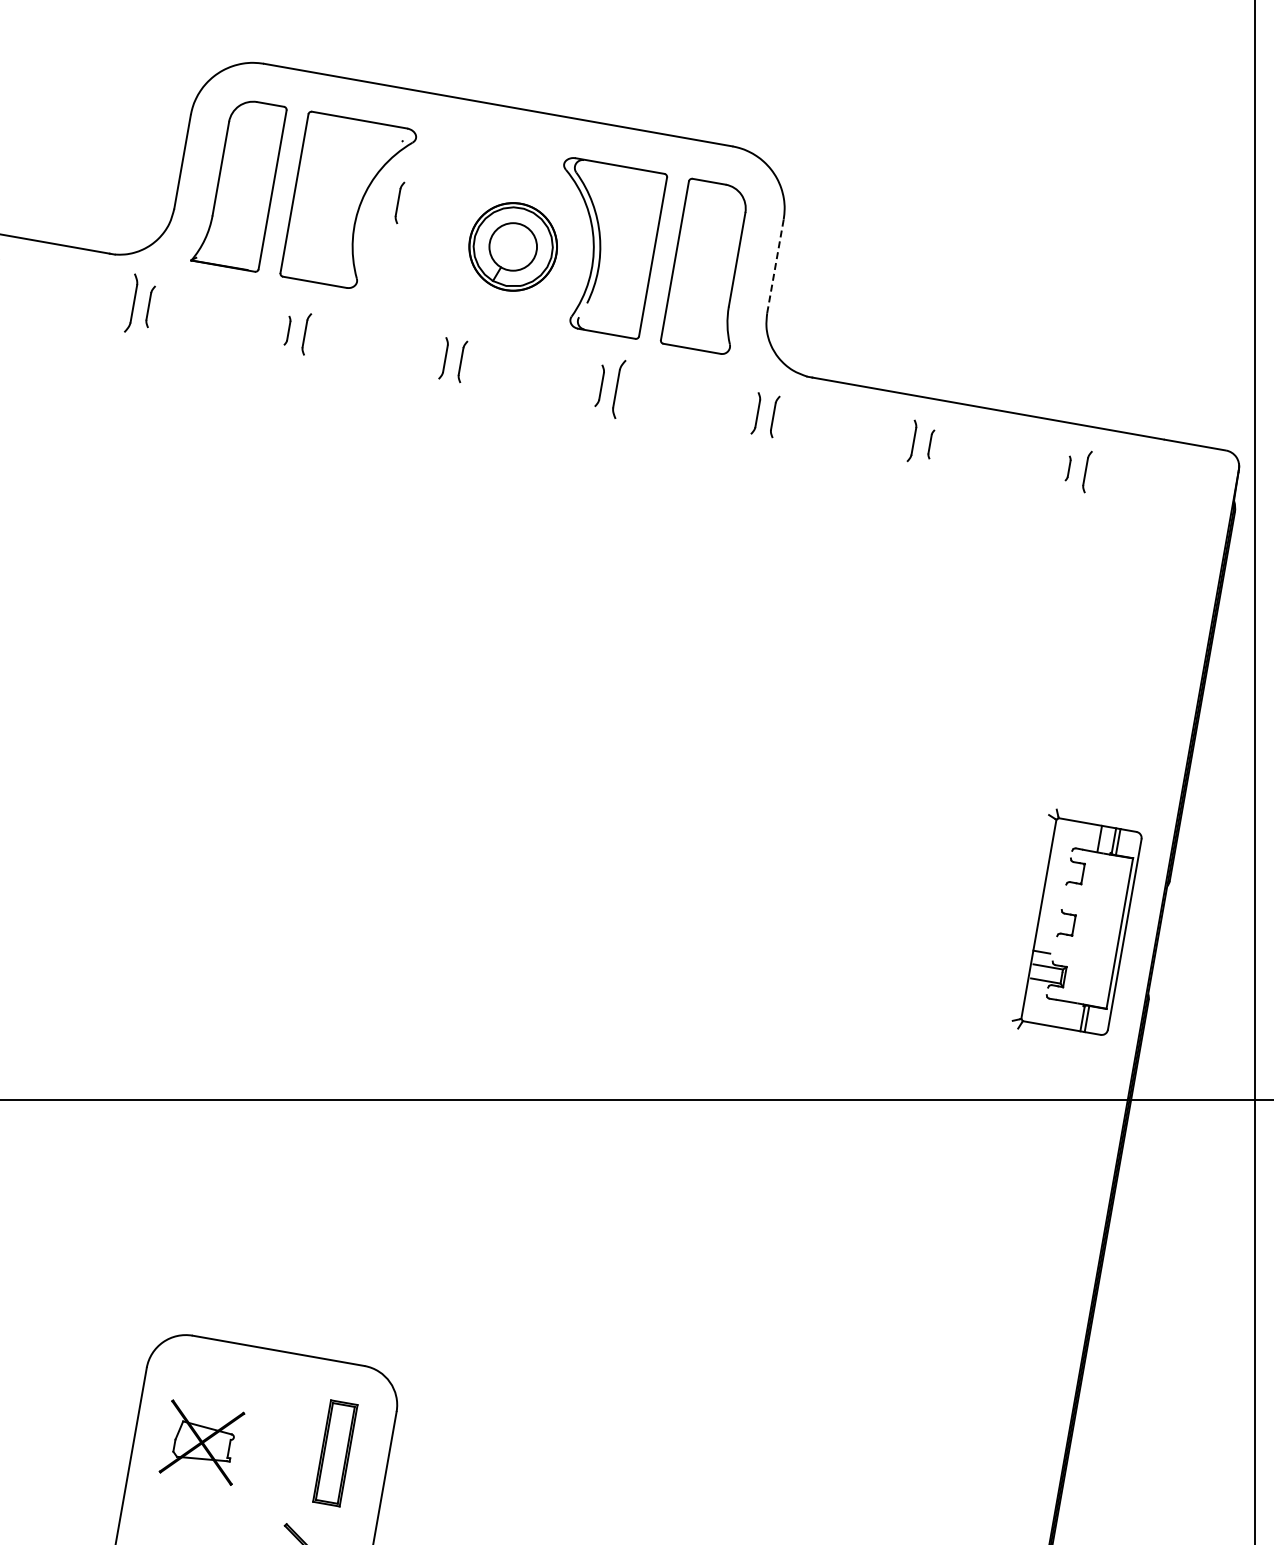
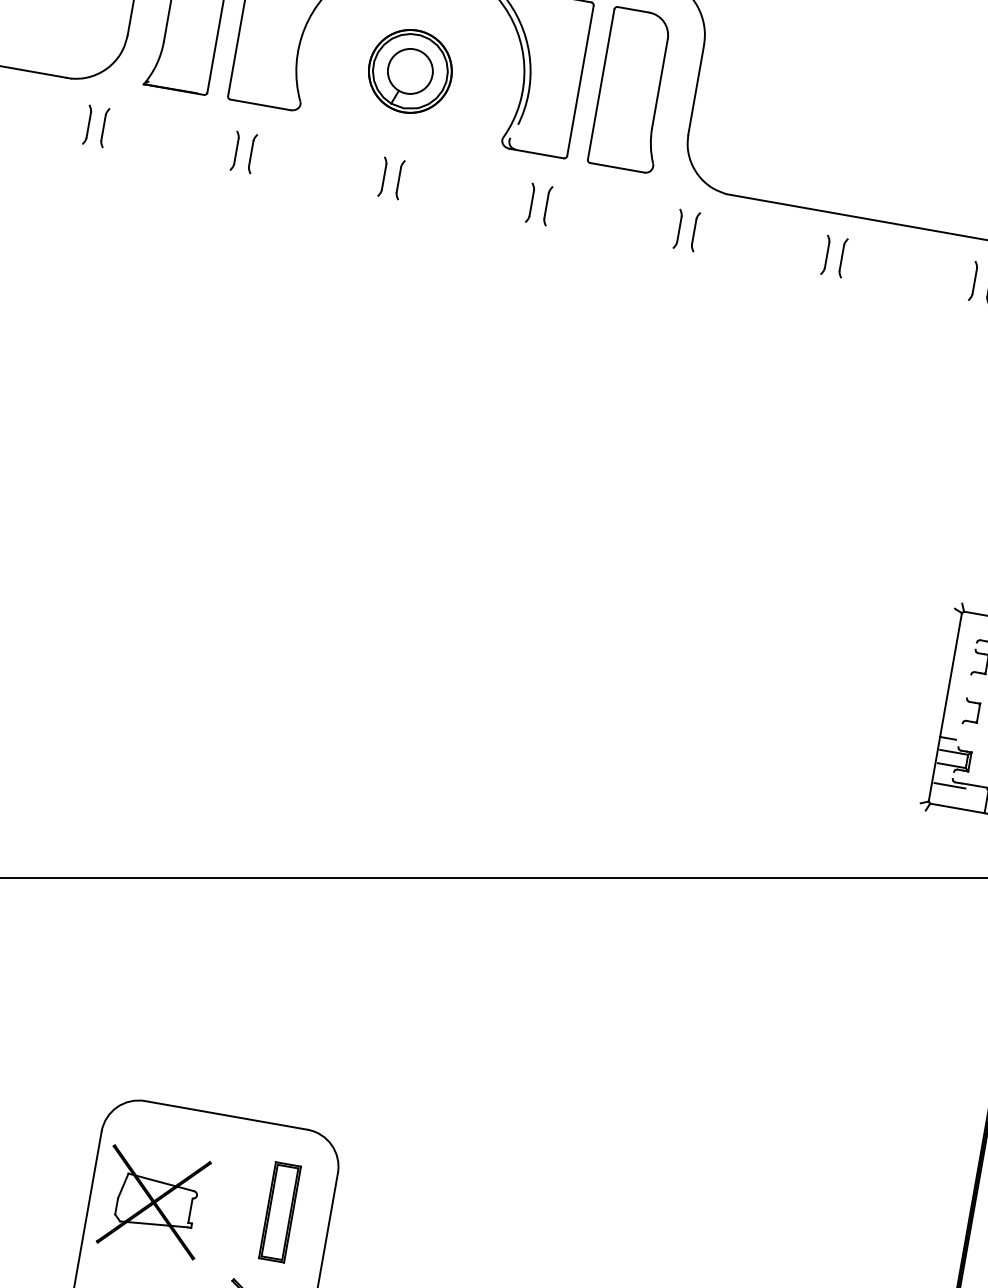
part: (399, 202) -> (340, 29), removed
part: (512, 246) -> (409, 71), moved
line: (775, 266) -> (696, 89), dashed -> solid
part: (131, 303) -> (87, 124), size x0.71
part: (287, 330) -> (234, 150), size x1.43
part: (618, 389) -> (547, 206), size x0.71
part: (931, 444) -> (843, 258), size x1.43
part: (1067, 468) -> (972, 280), size x1.67
line: (1043, 1002) -> (949, 785), added
part: (201, 1442) -> (153, 1202), size x1.43

